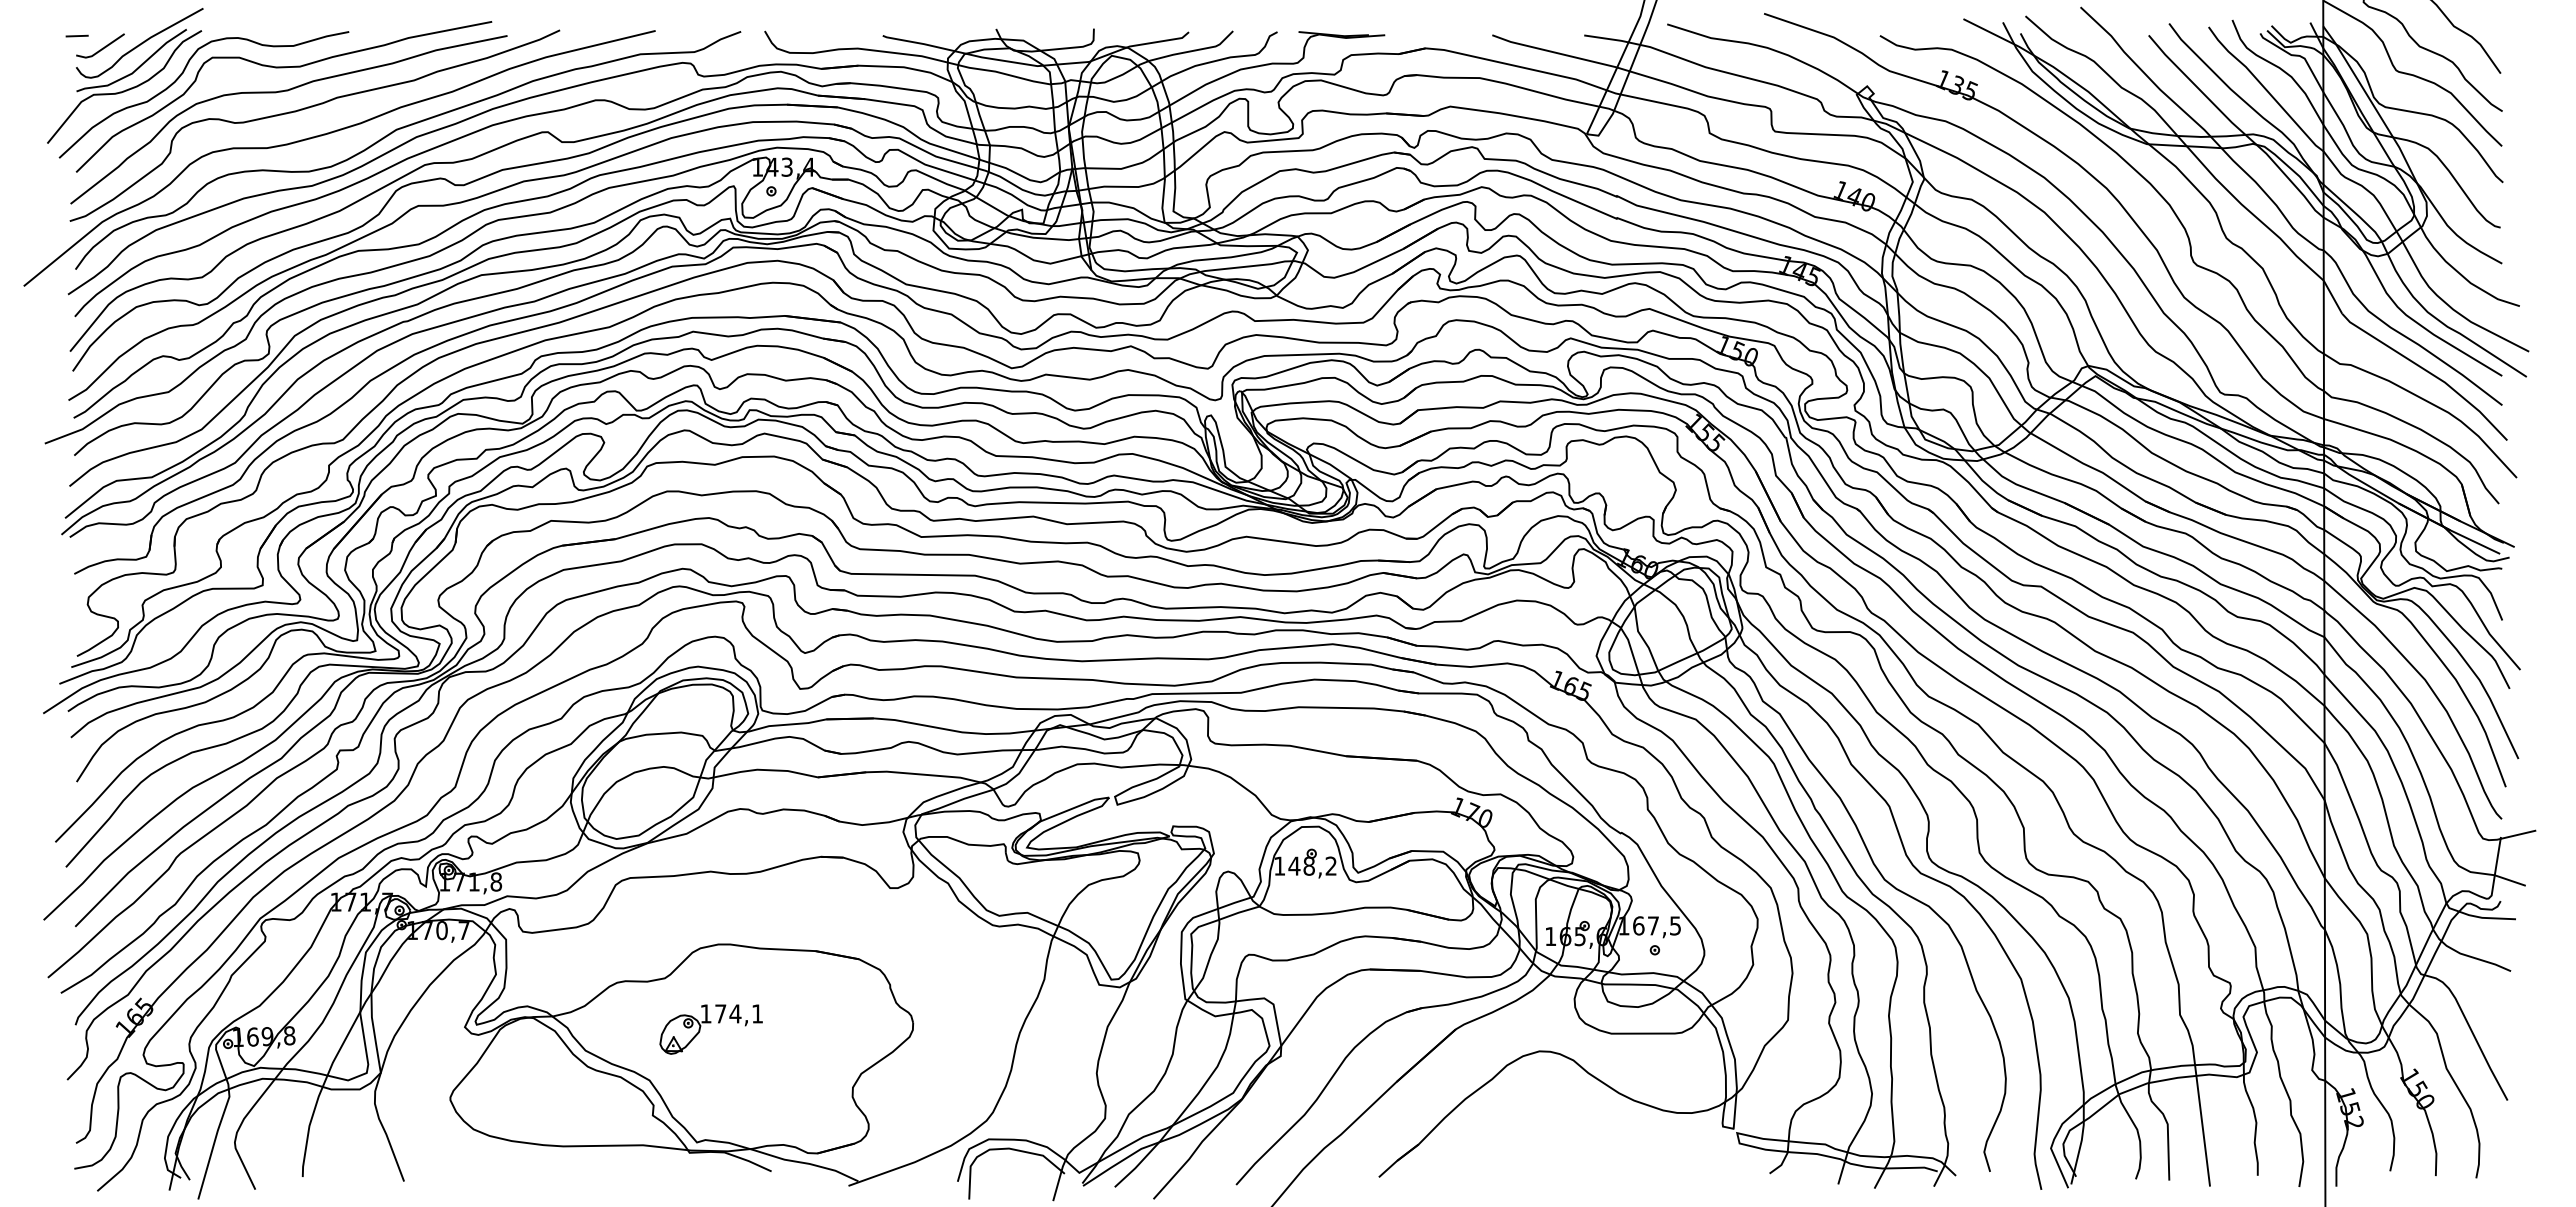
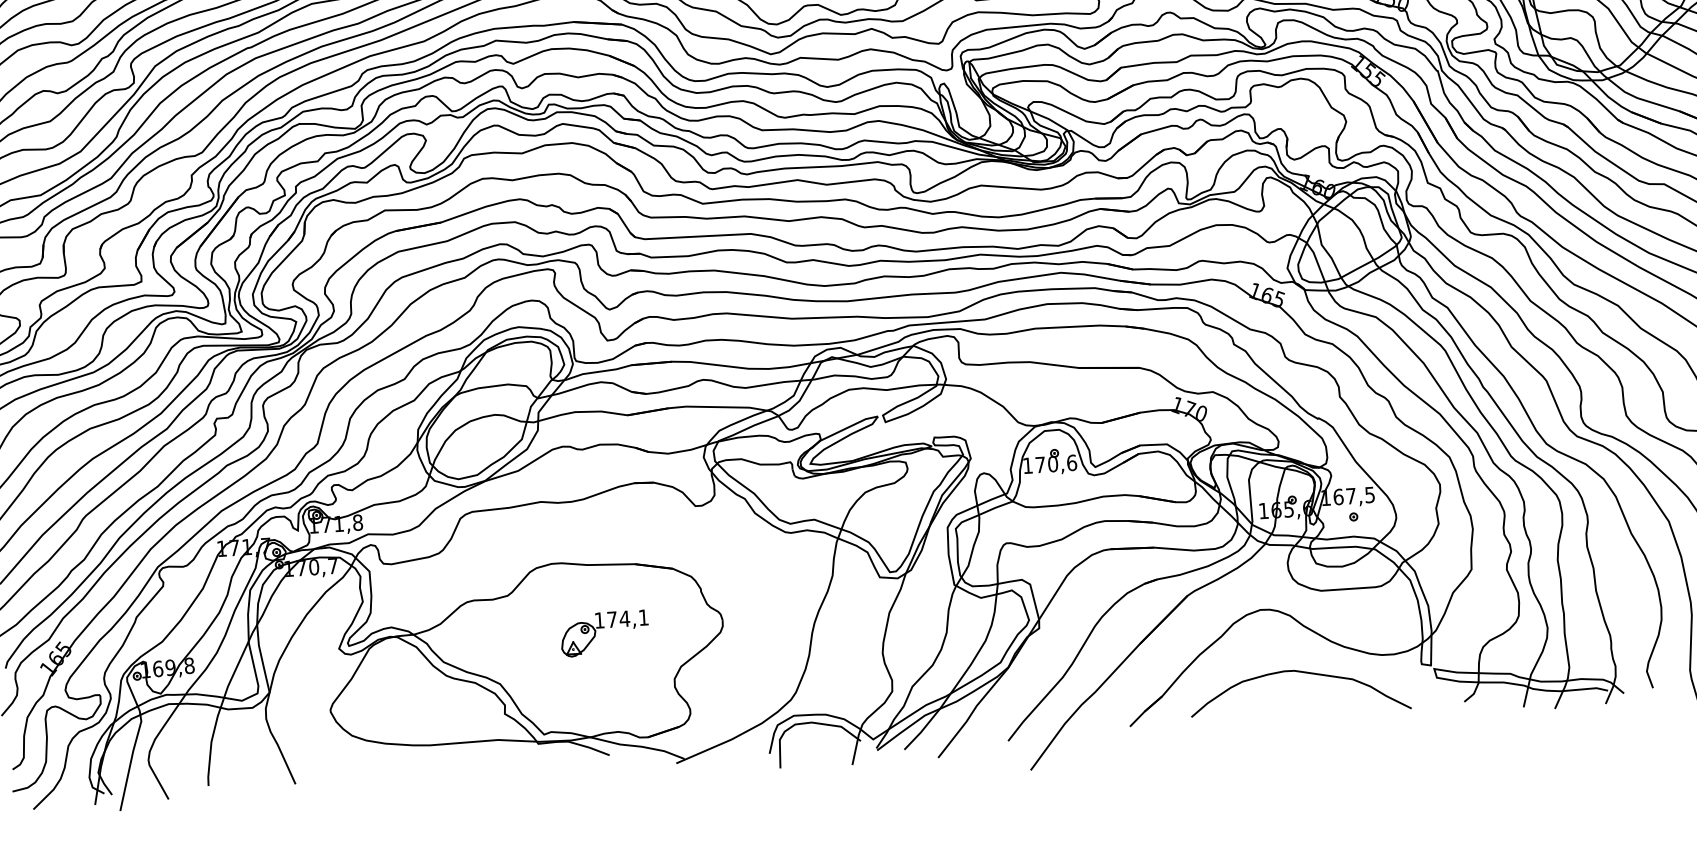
text: (1312, 865) -> (1055, 463), 148,2 -> 170,6
part: (710, 1029) -> (604, 633), moved
curve: (1581, 1127) -> (1300, 672), added

